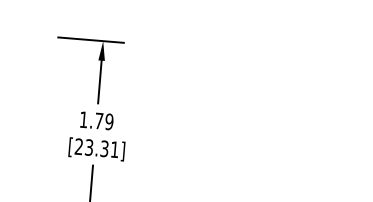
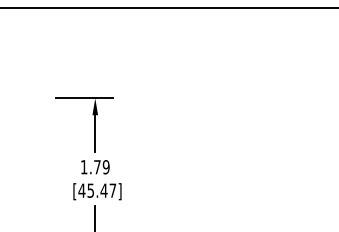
text: (97, 148) -> (97, 190), [23.31] -> [45.47]

